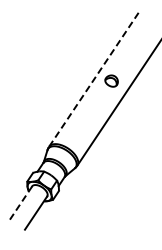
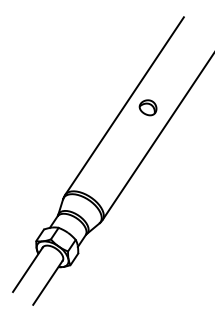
line: (93, 79) -> (124, 105), dashed -> solid
line: (20, 203) -> (27, 270), dashed -> solid

